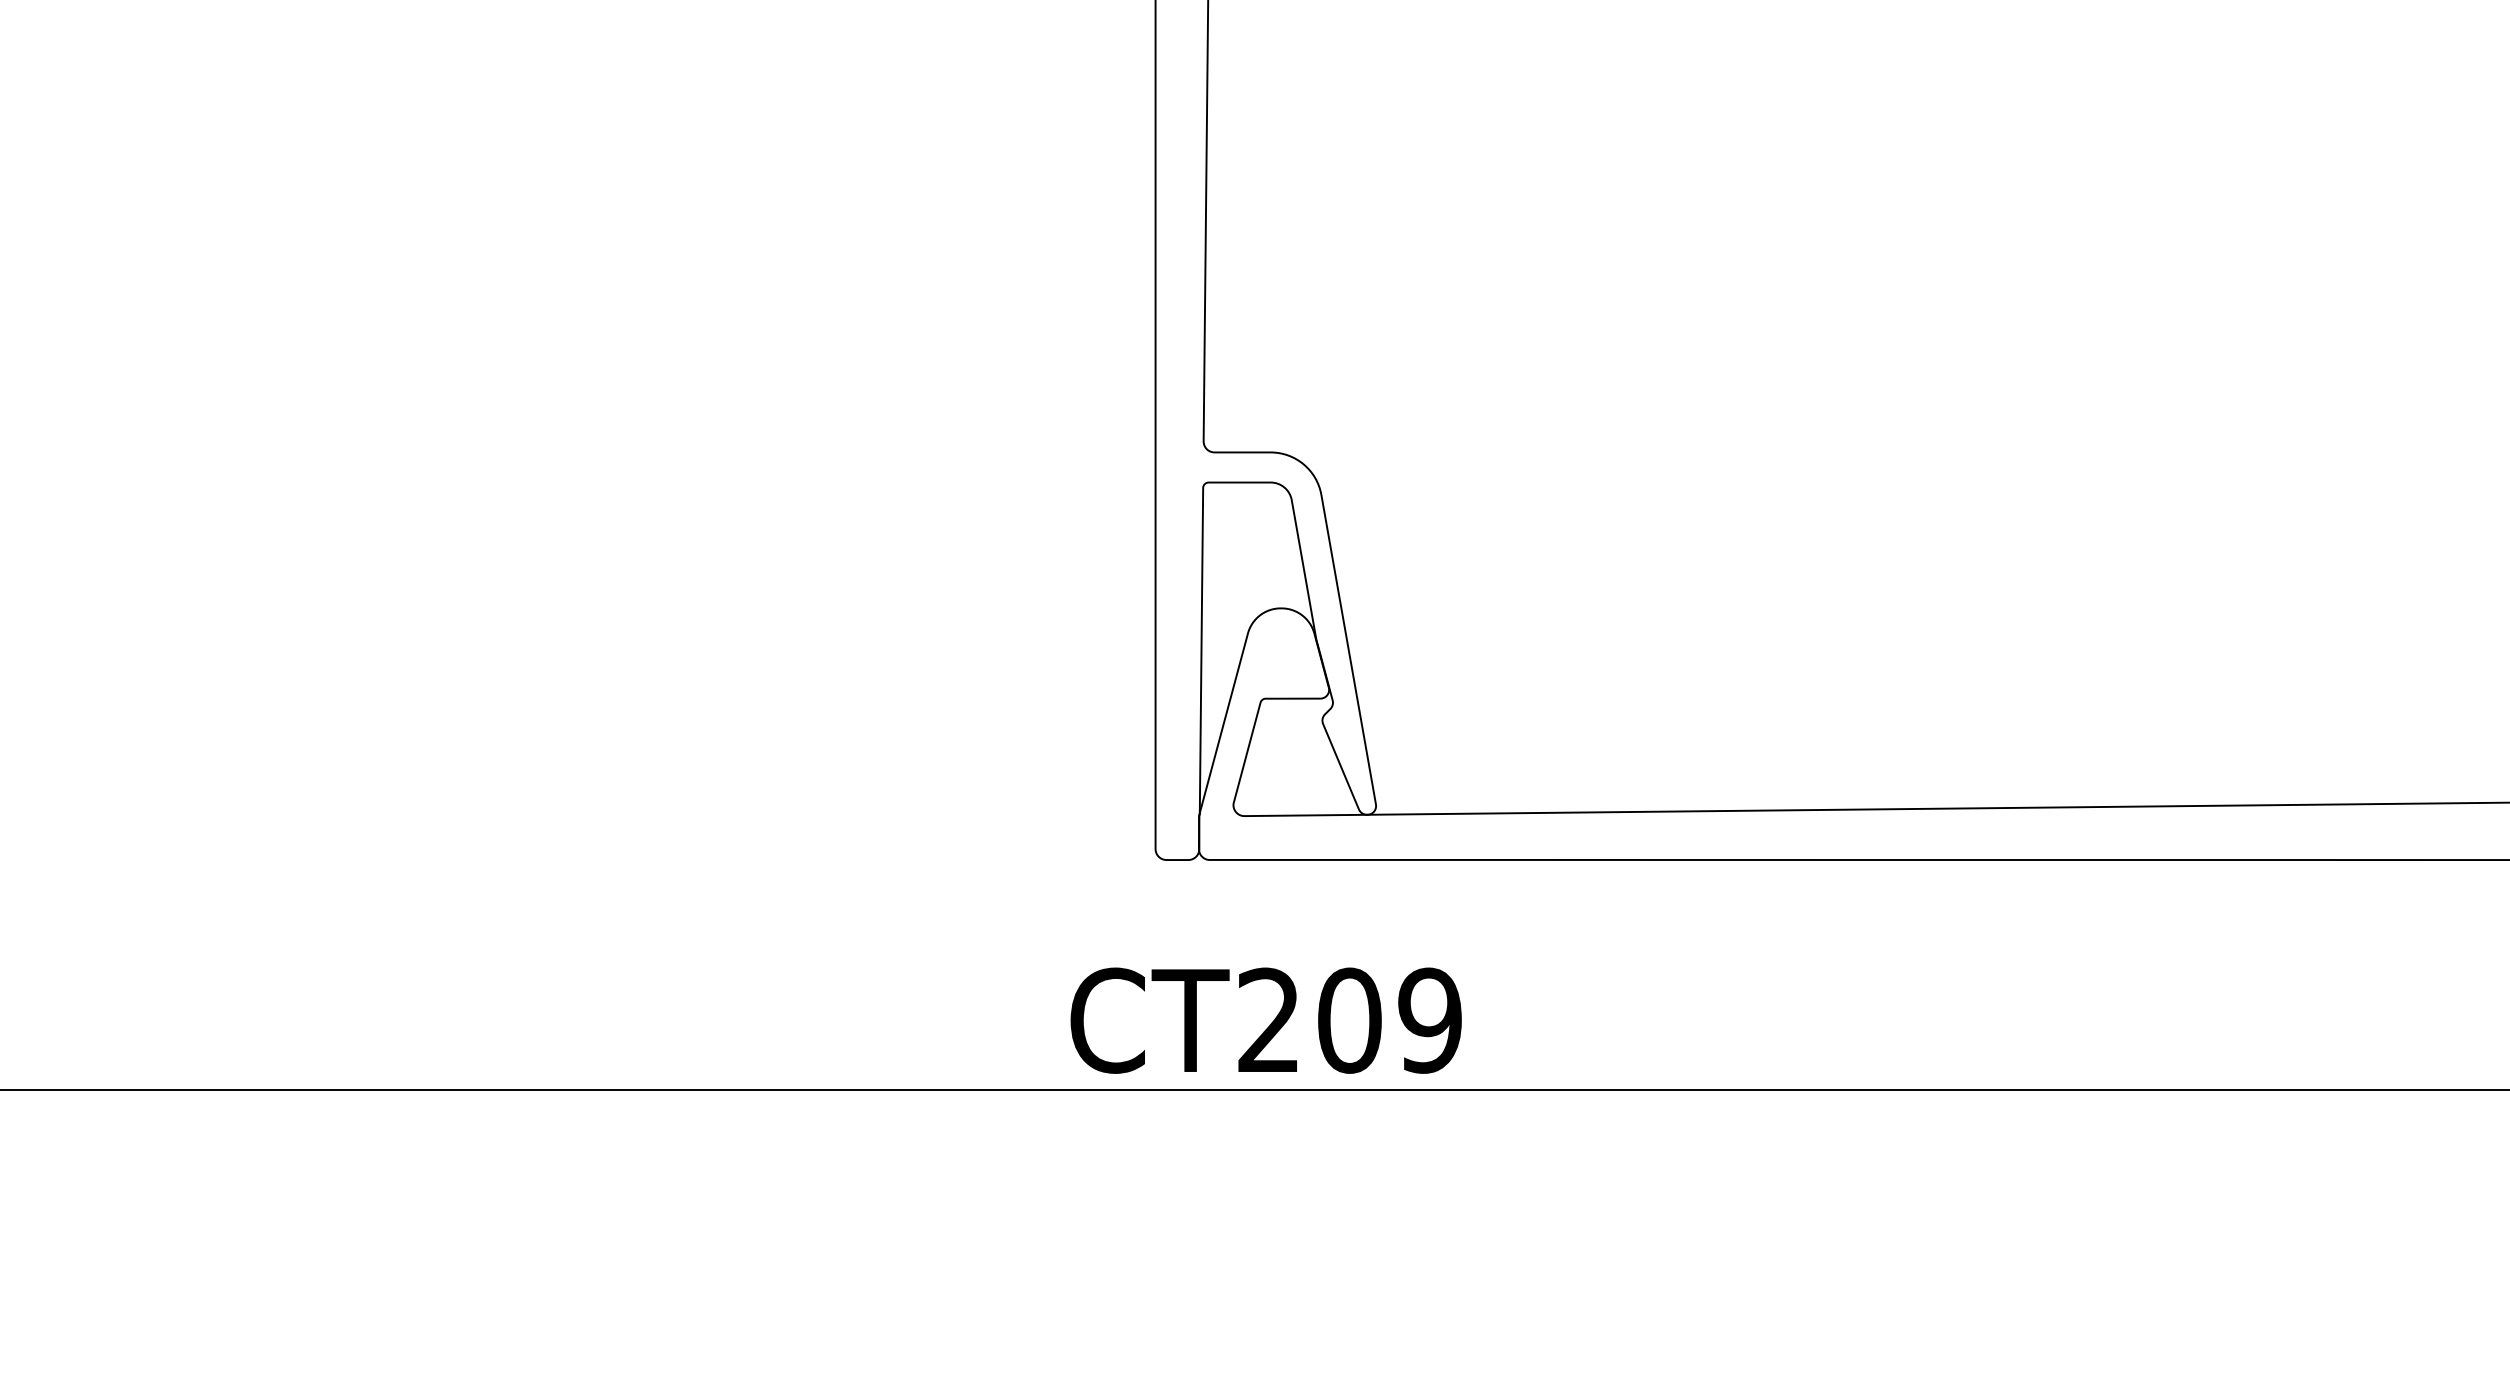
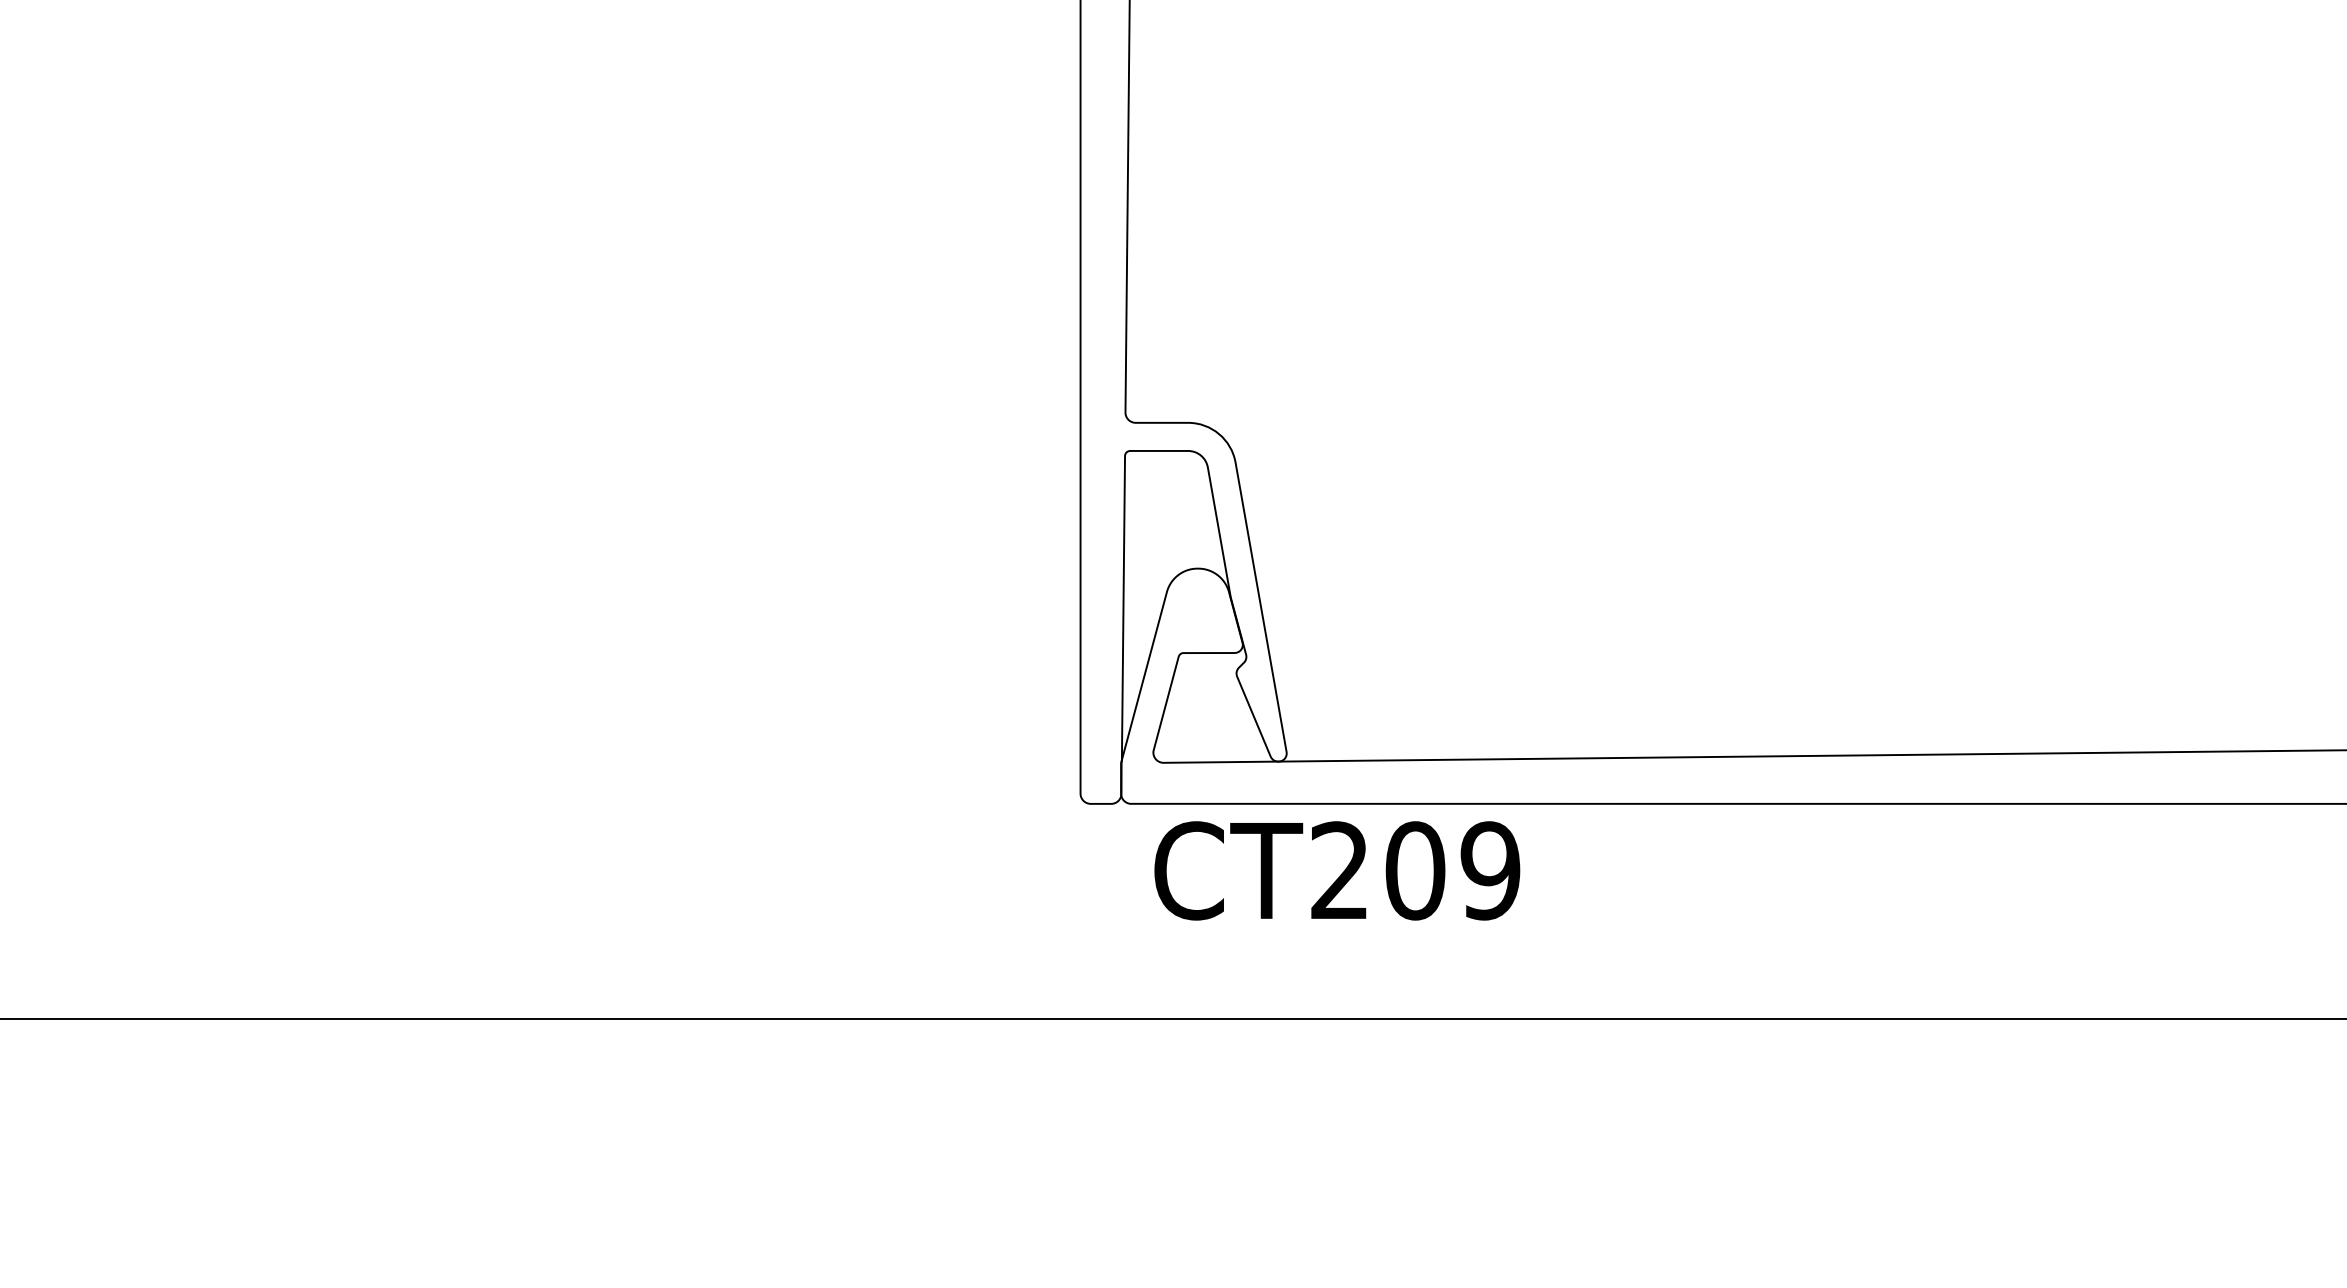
text: (1265, 1020) -> (1336, 870), moved

